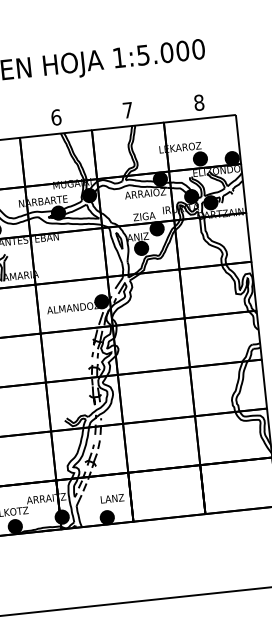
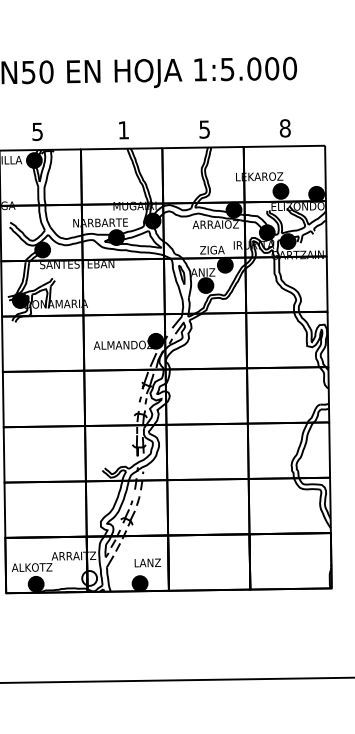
text: (127, 110) -> (204, 129), 7 -> 5
text: (56, 117) -> (123, 130), 6 -> 1
fill: (62, 517) -> (89, 578), removed

